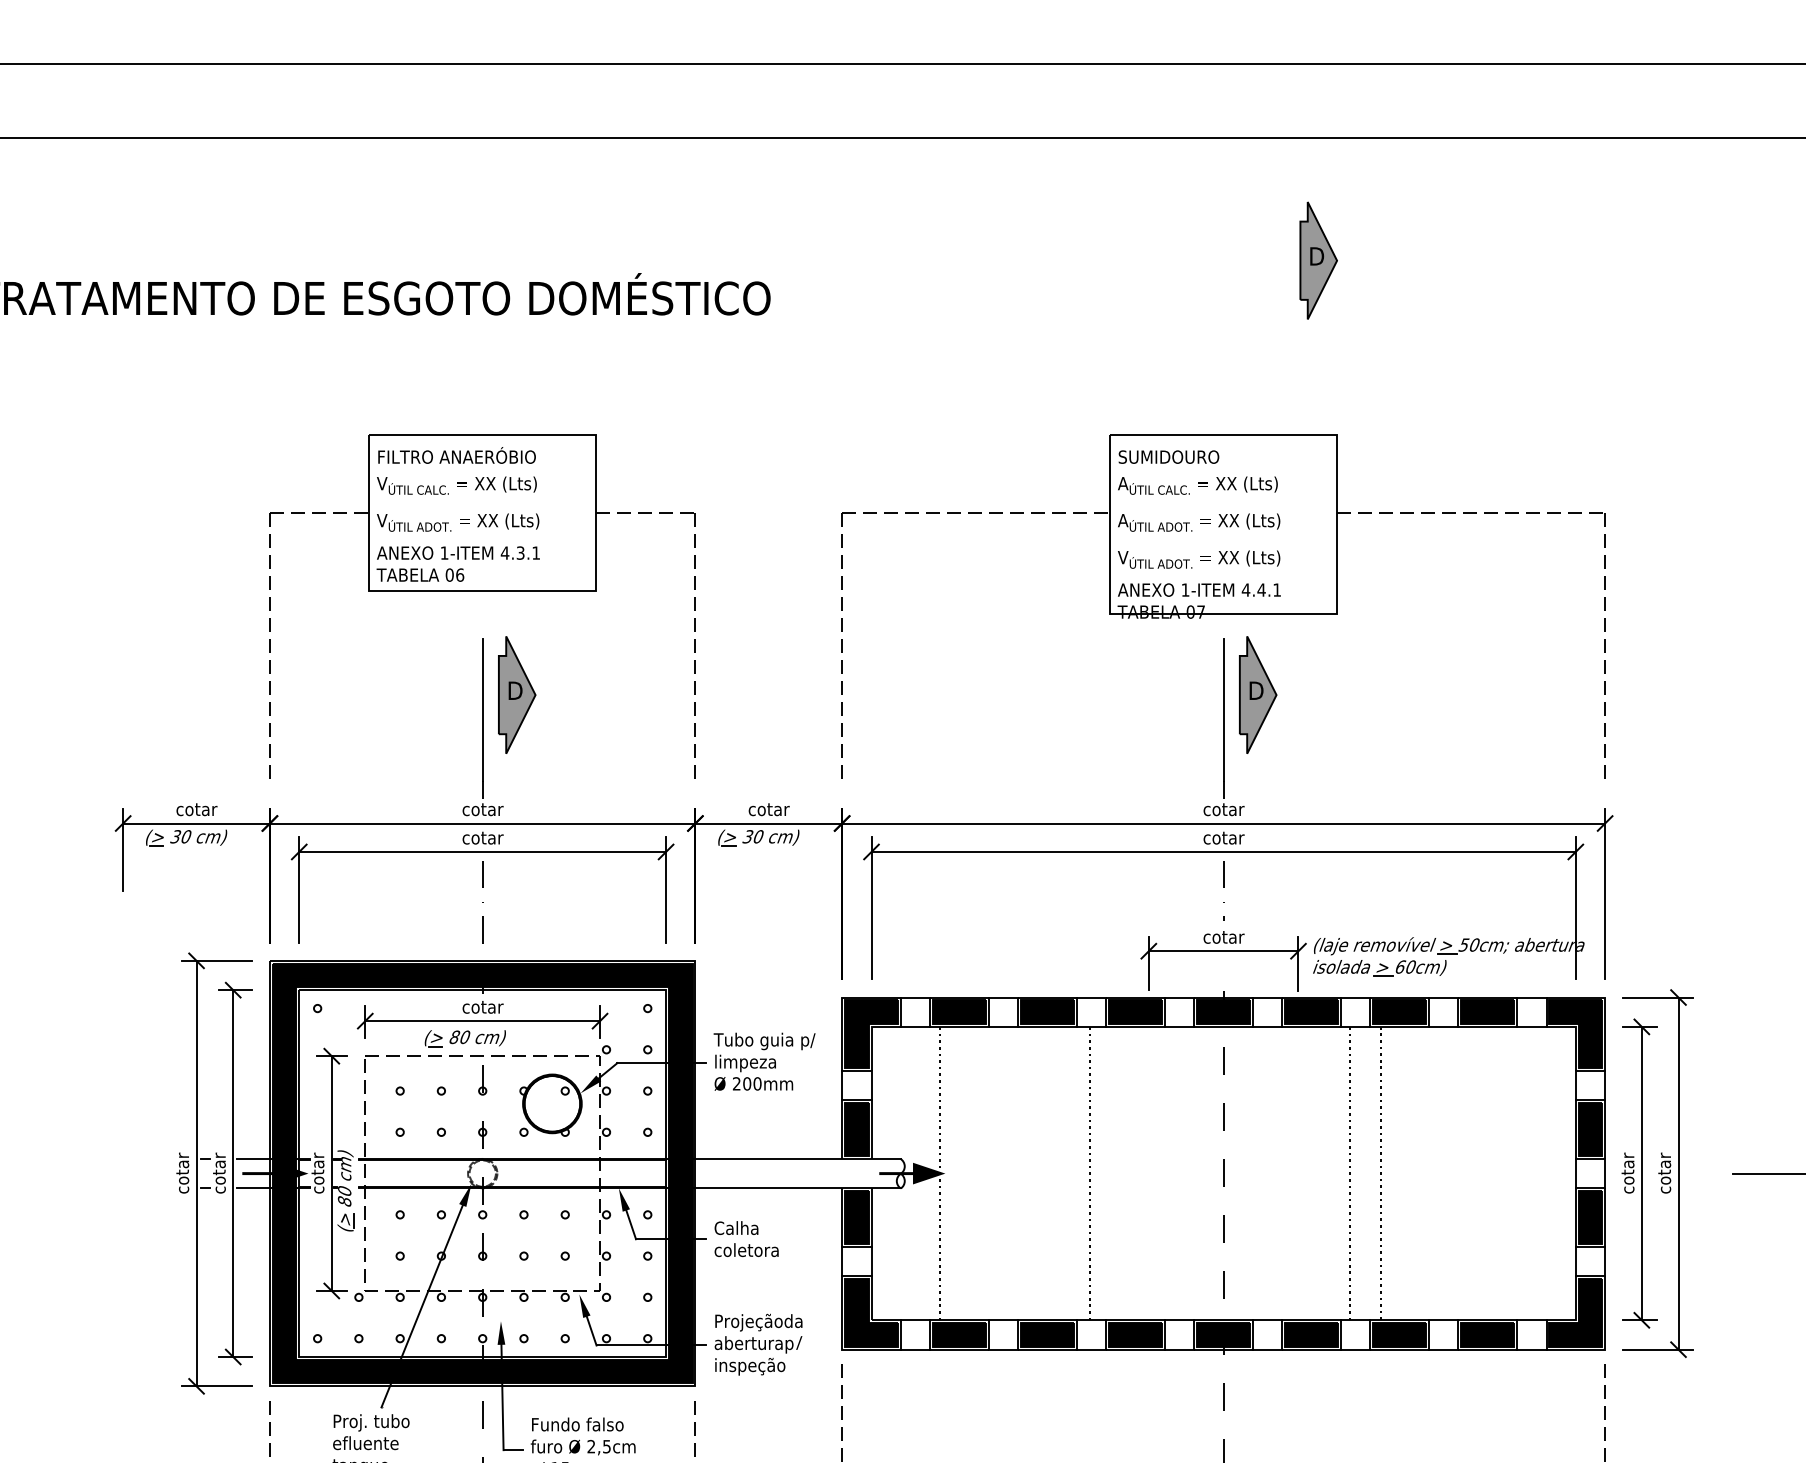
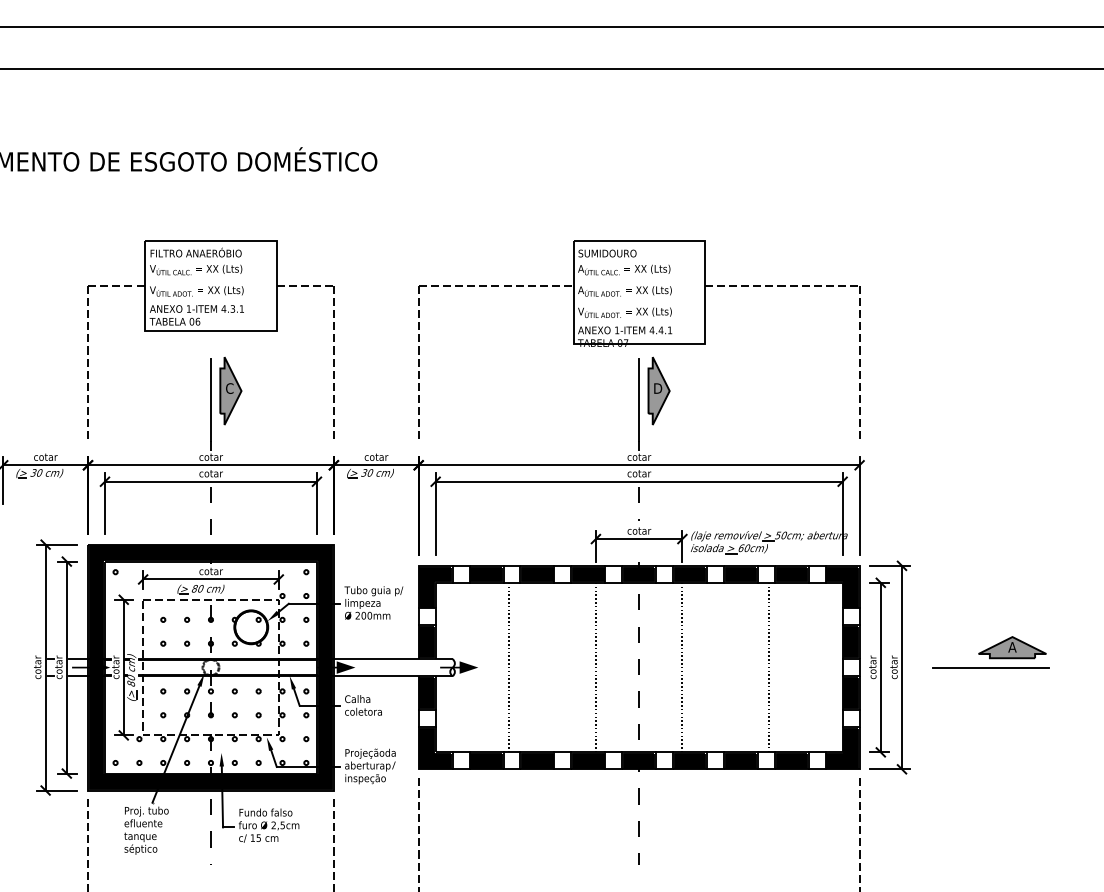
part: (1317, 259) -> (693, 139), removed
text: (514, 690) -> (229, 388), D -> C
fill: (699, 1173) -> (336, 667), added
line: (940, 1173) -> (509, 667), moved
line: (1089, 1173) -> (595, 667), moved
line: (1350, 1173) -> (682, 667), moved
line: (1379, 1173) -> (768, 667), moved

